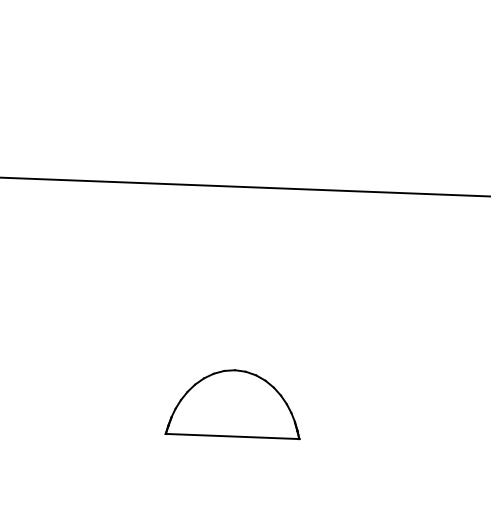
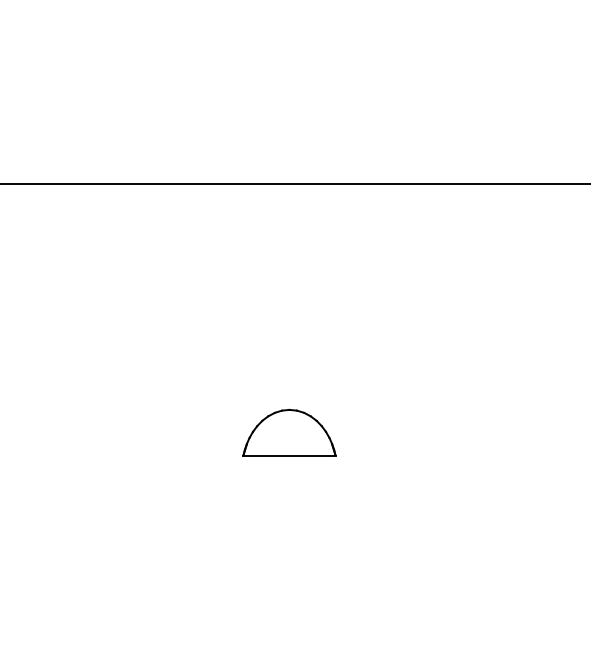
part: (233, 403) -> (289, 432), size x0.6

